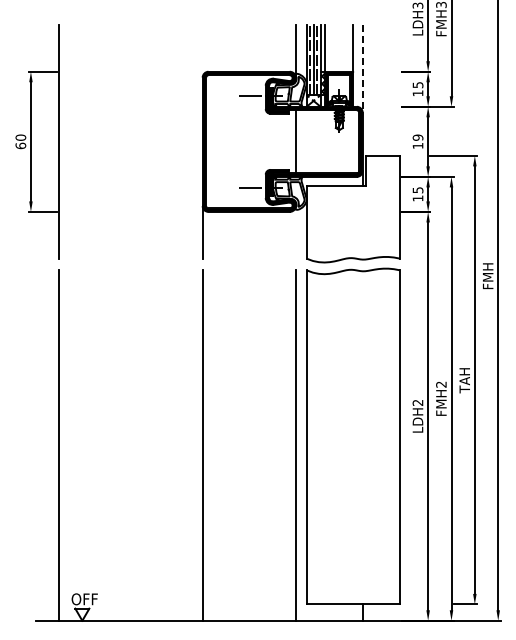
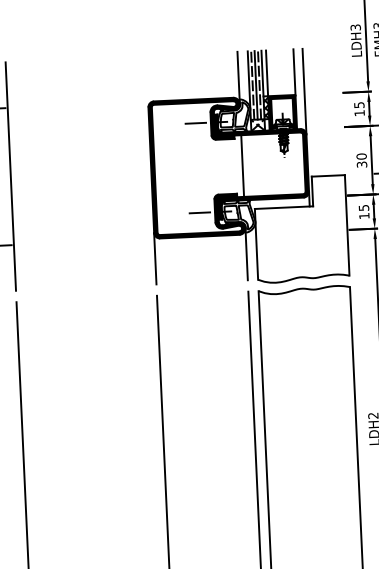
line: (362, 68) -> (304, 91), dashed -> solid
text: (417, 141) -> (361, 160), 19 -> 30
line: (296, 232) -> (247, 254), added

